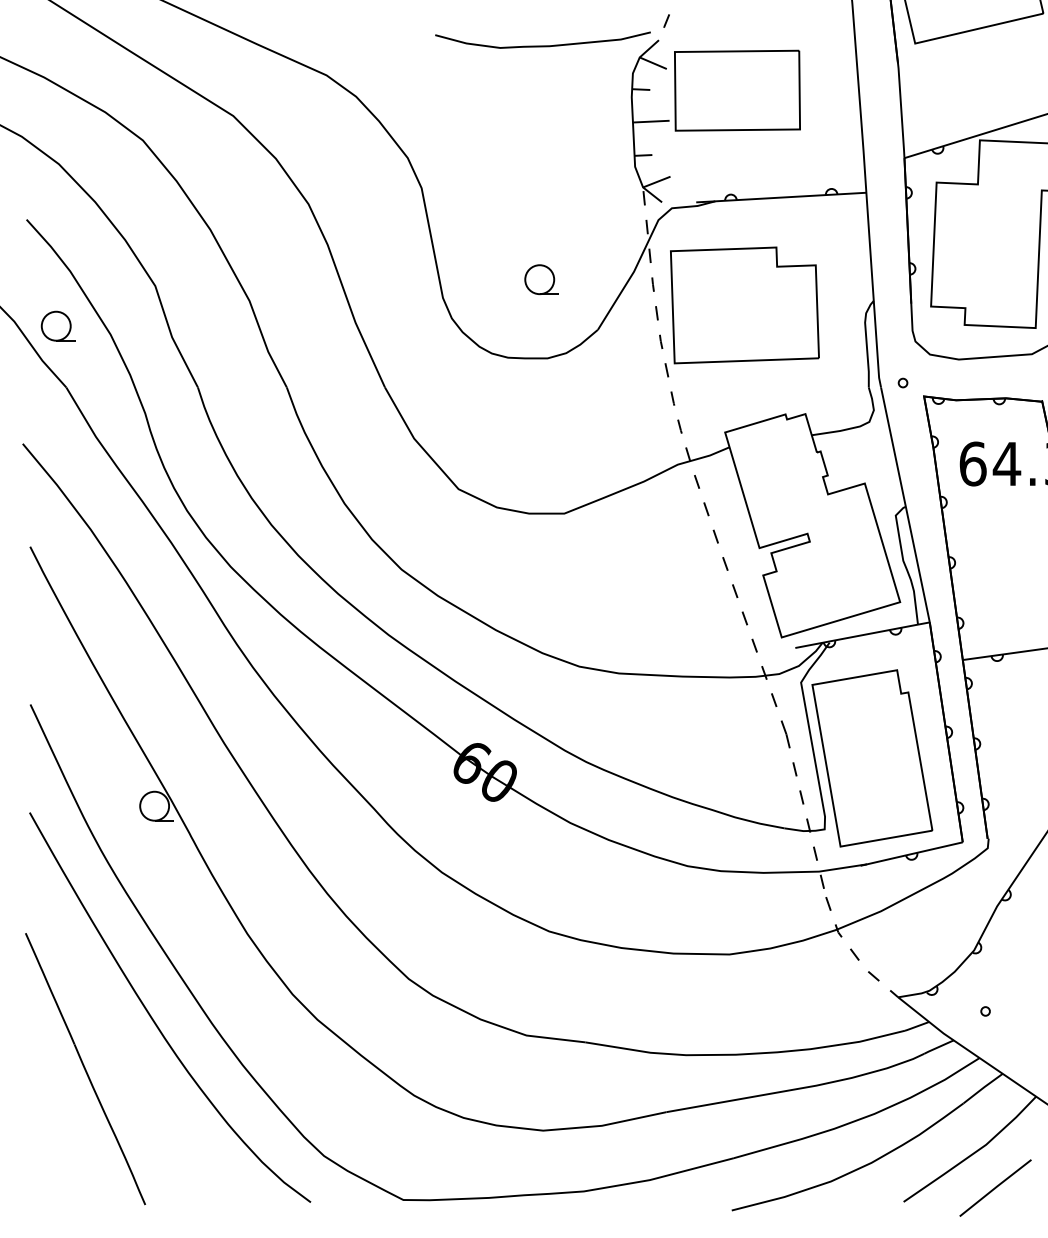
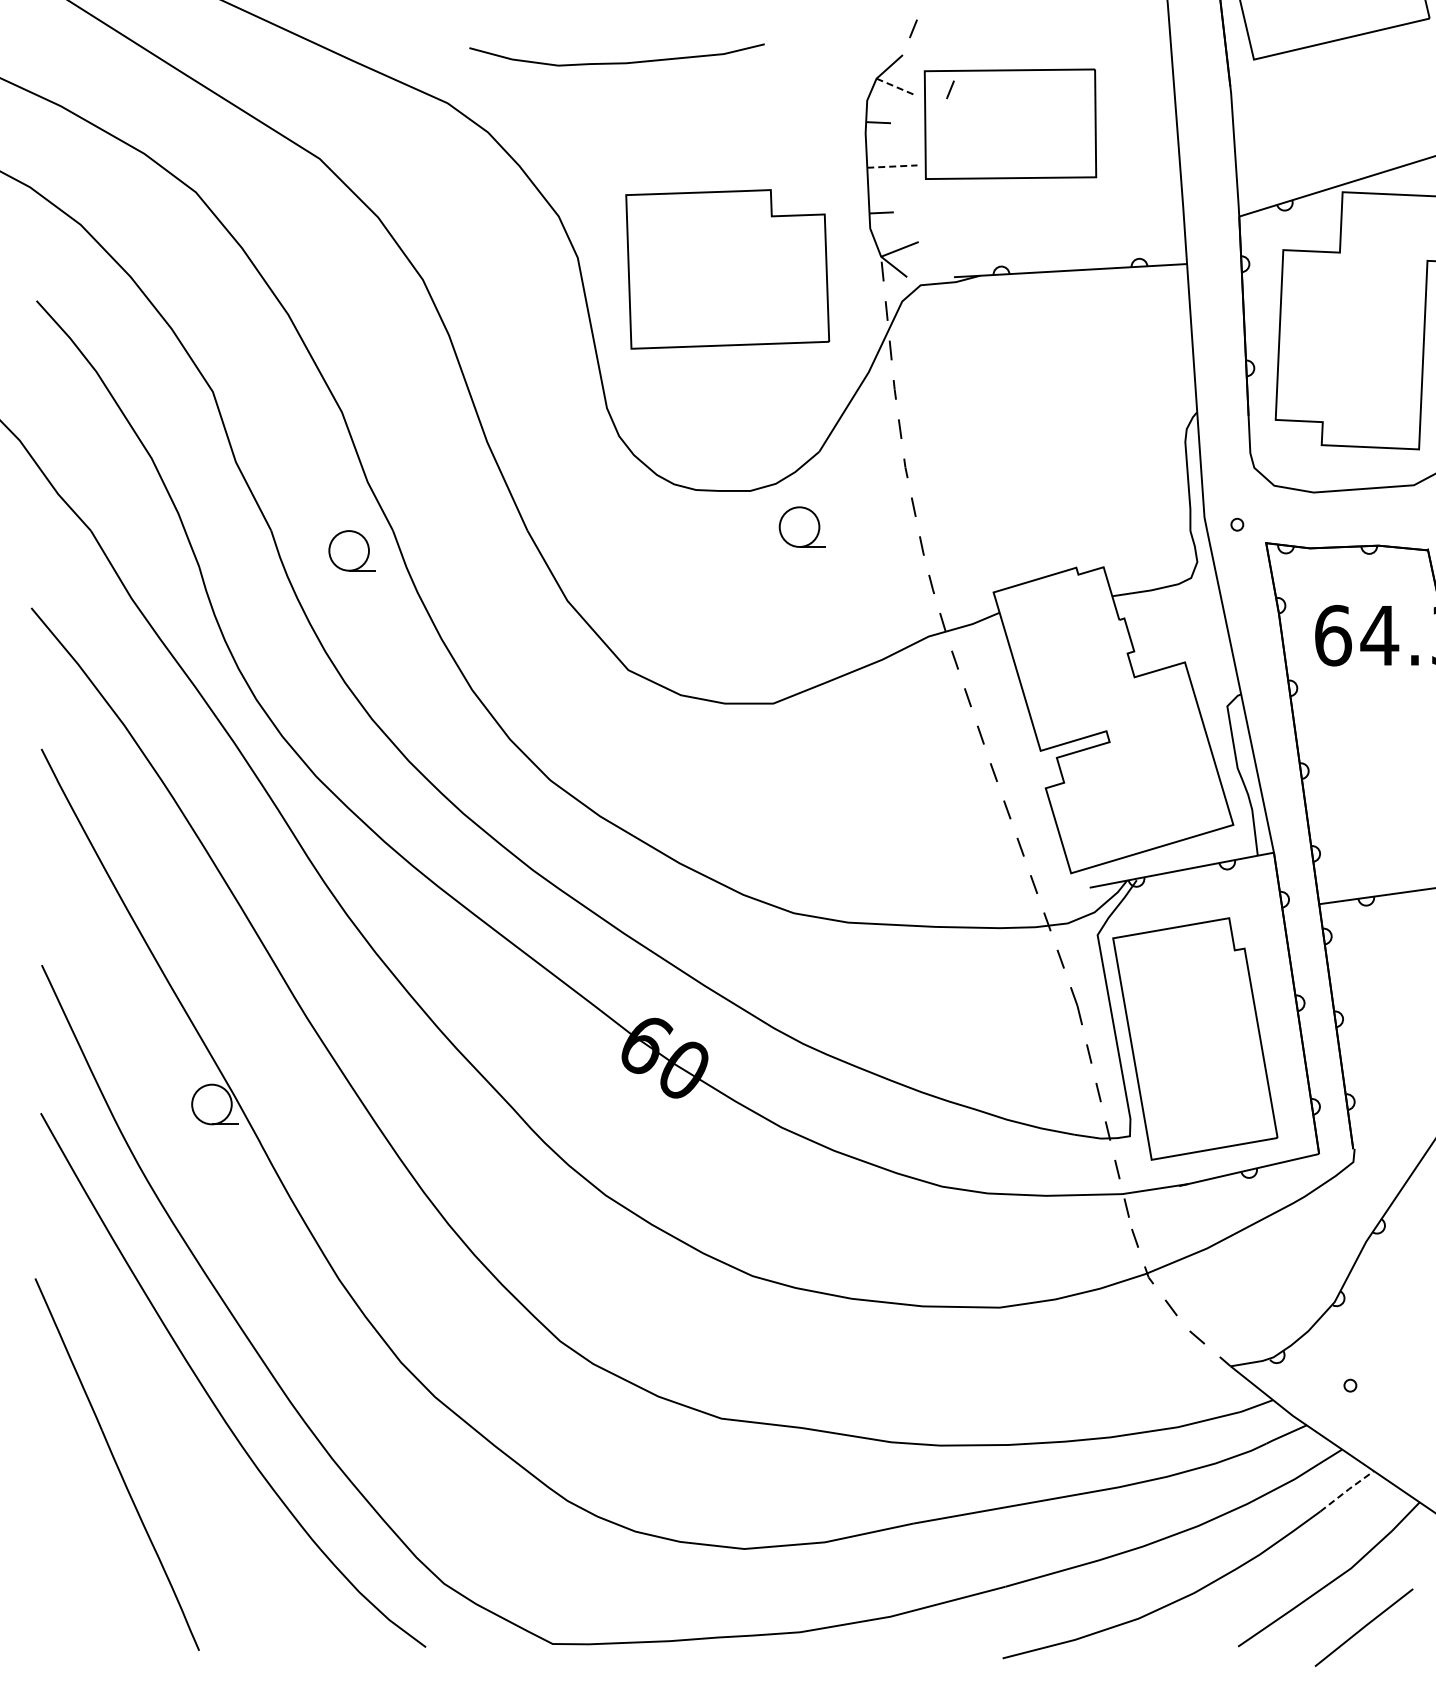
curve: (542, 45) -> (616, 62), moved
line: (653, 63) -> (895, 86), solid -> dashed
line: (693, 65) -> (950, 89), added
line: (651, 121) -> (892, 166), solid -> dashed
part: (541, 279) -> (801, 526), moved
part: (744, 305) -> (727, 269), moved
part: (57, 325) -> (351, 550), moved
line: (983, 1087) -> (1347, 1490), solid -> dashed

